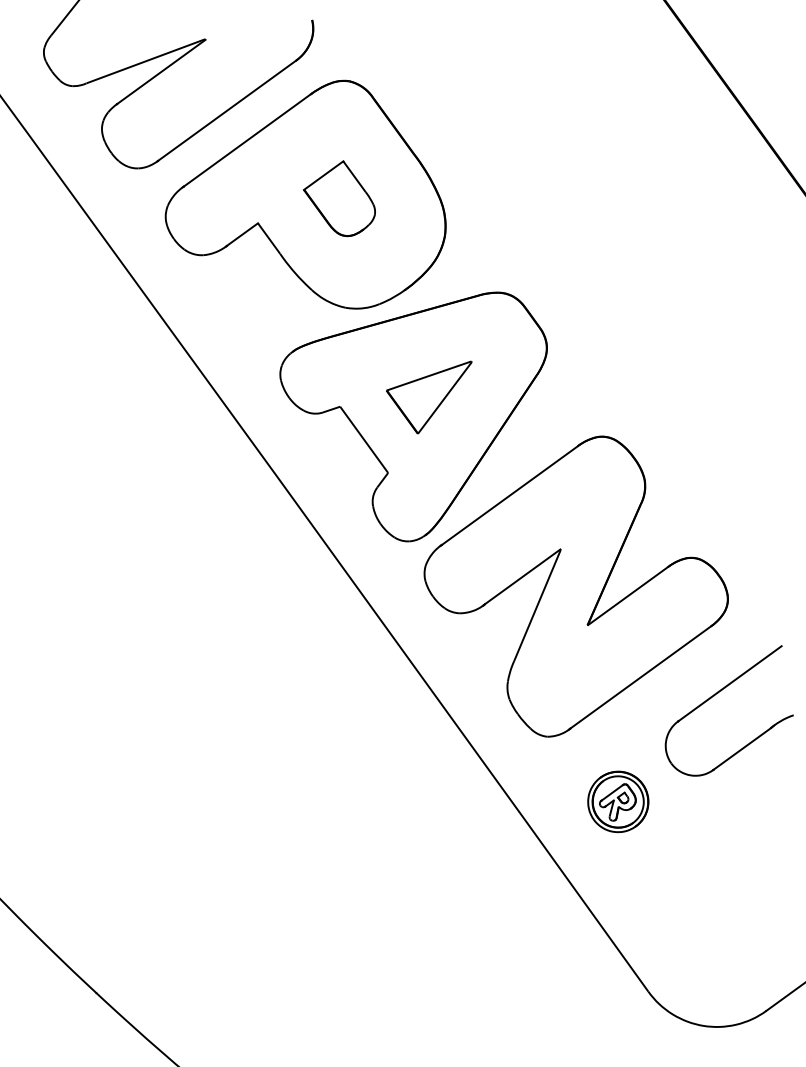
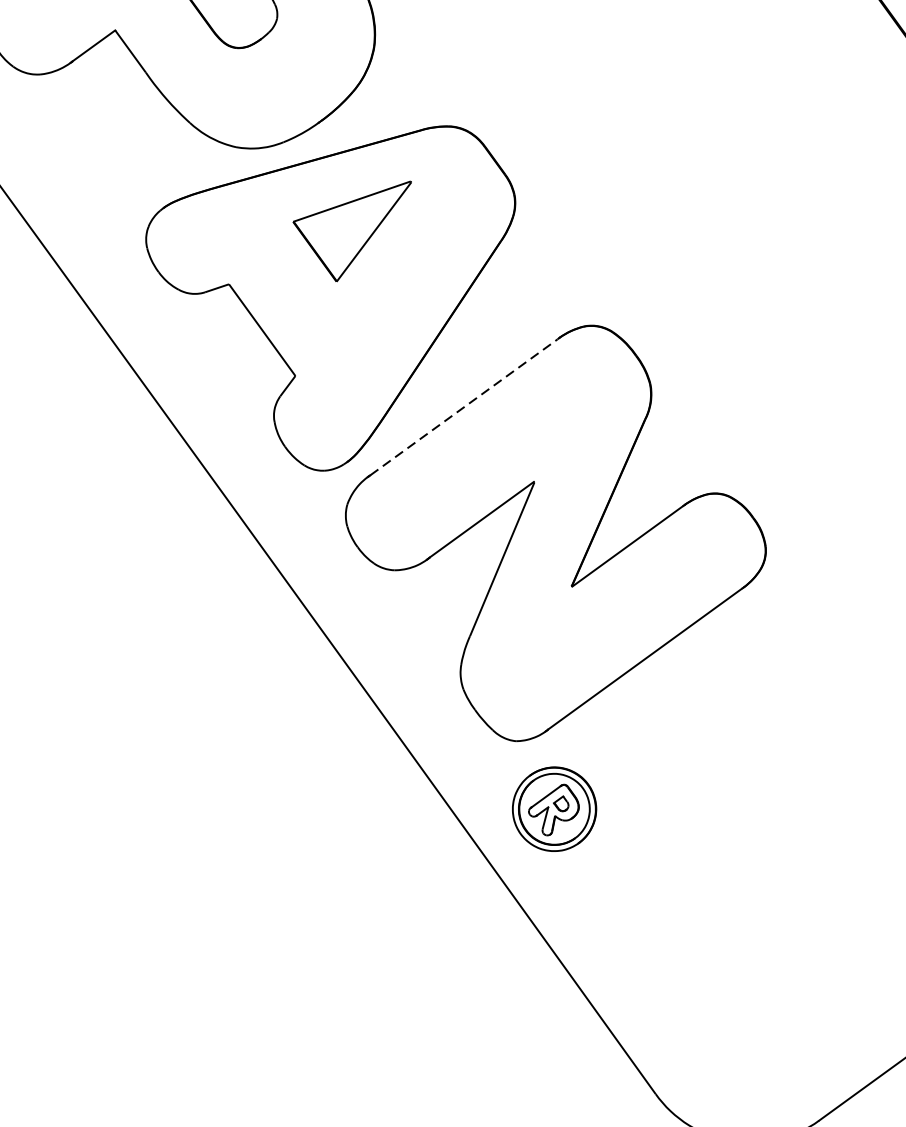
part: (429, 397) -> (352, 231), moved
line: (510, 495) -> (464, 407), solid -> dashed
part: (718, 693) -> (752, 681), removed
part: (618, 801) -> (554, 808), moved

